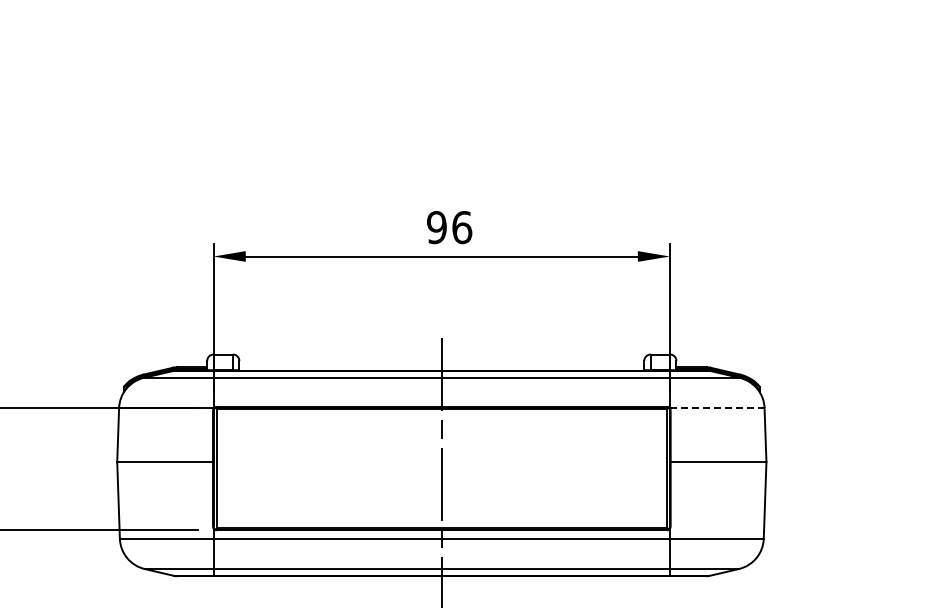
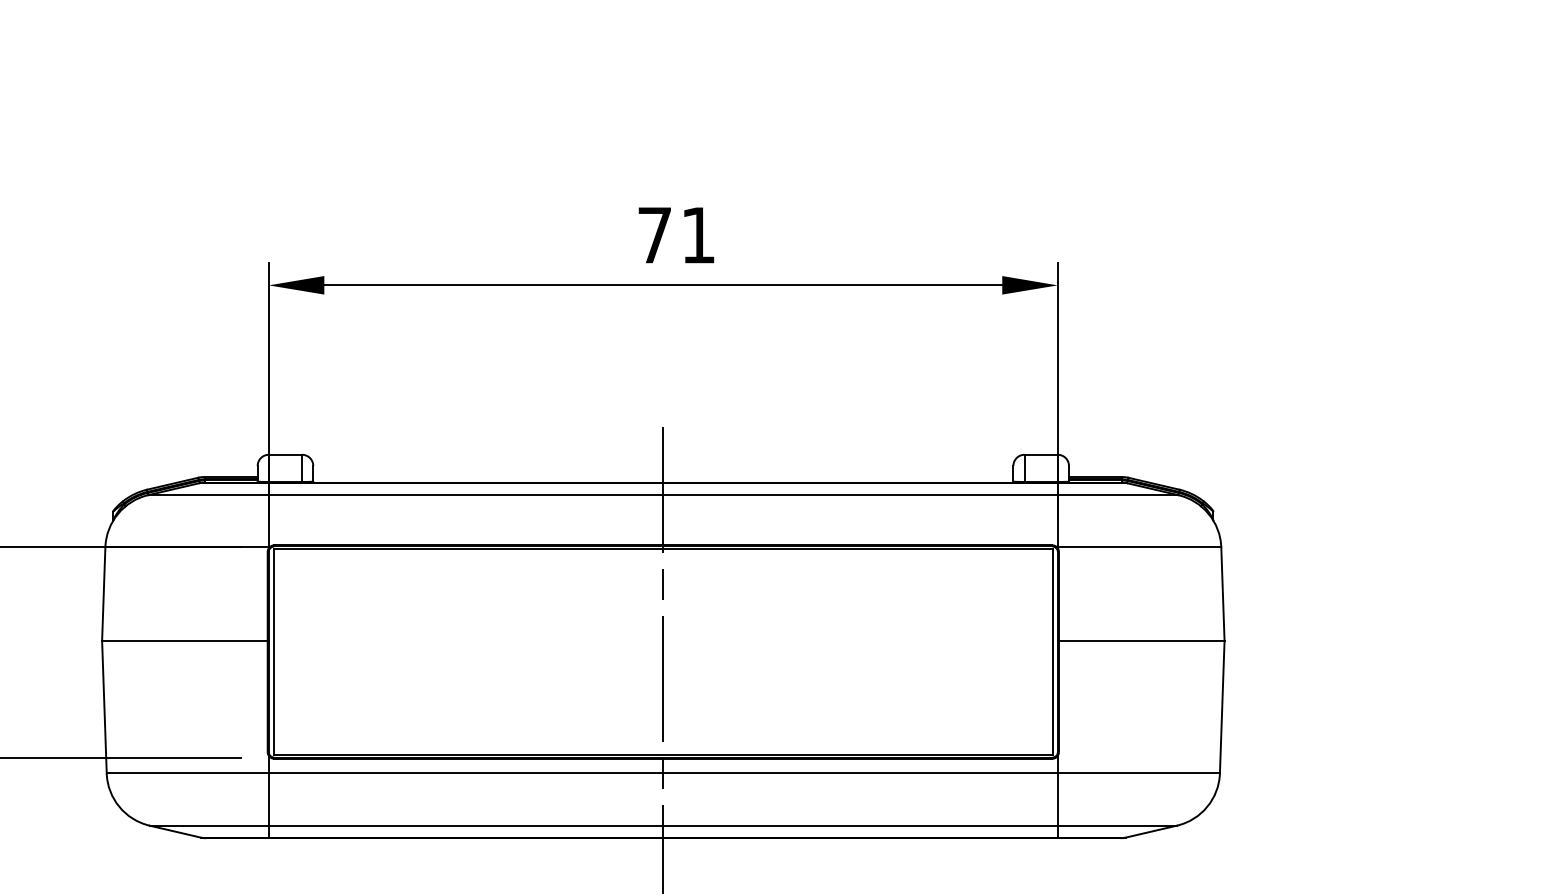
text: (449, 227) -> (676, 235), 96 -> 71
line: (716, 408) -> (1138, 548), dashed -> solid

